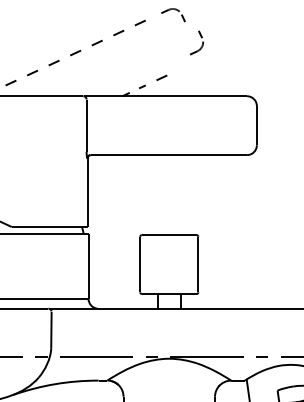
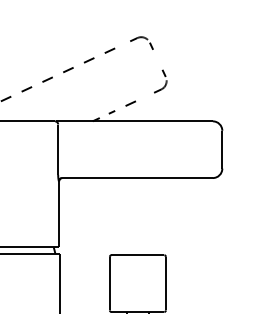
part: (196, 42) -> (160, 81), moved

